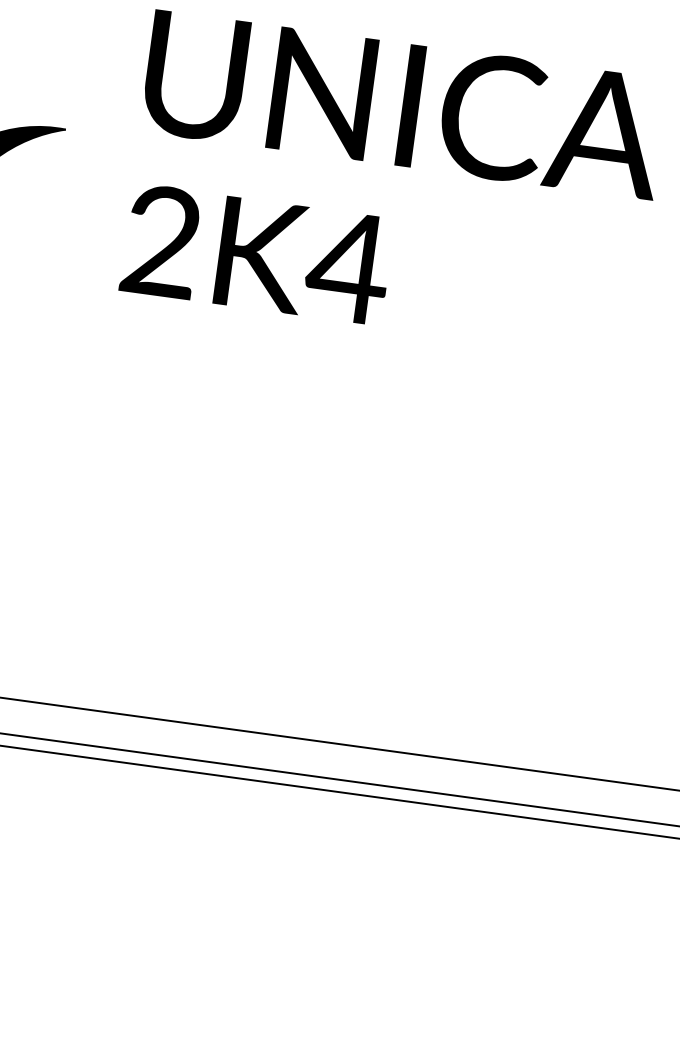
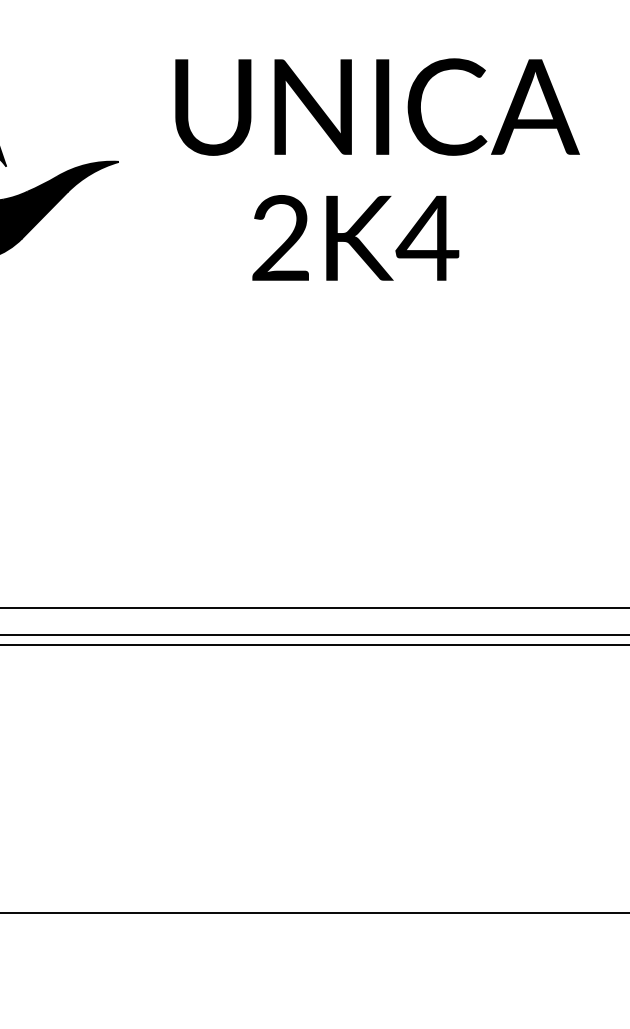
text: (256, 253) -> (355, 237), moved

